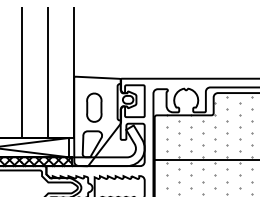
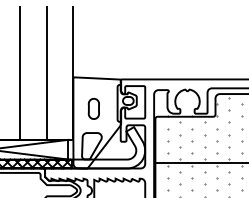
part: (94, 107) -> (94, 108), size x0.7

